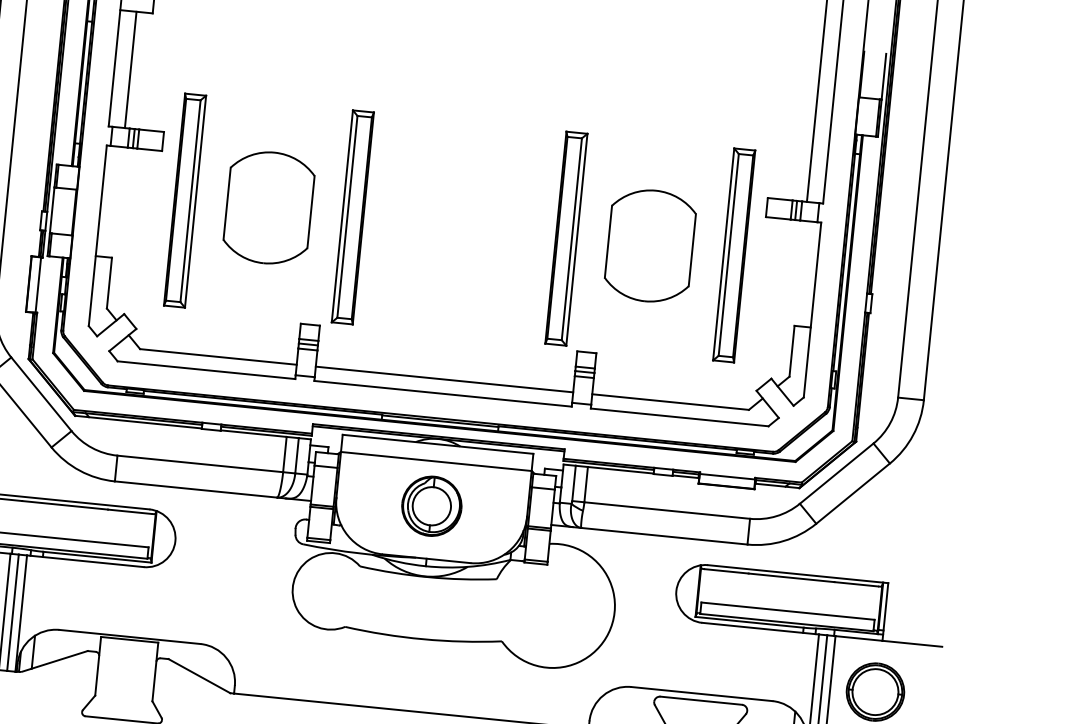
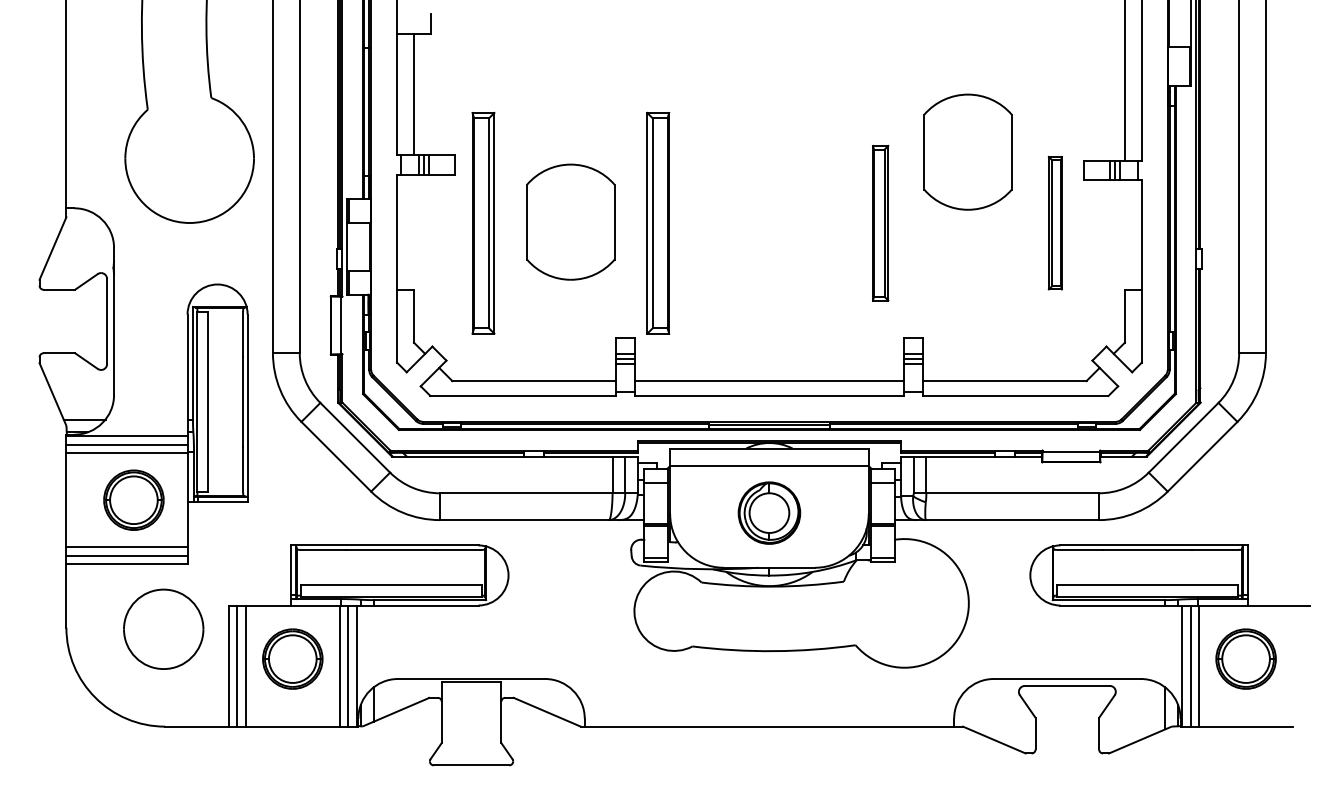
part: (566, 237) -> (880, 222), size x0.7
part: (649, 245) -> (967, 151), moved
part: (734, 254) -> (1055, 222), size x0.6

